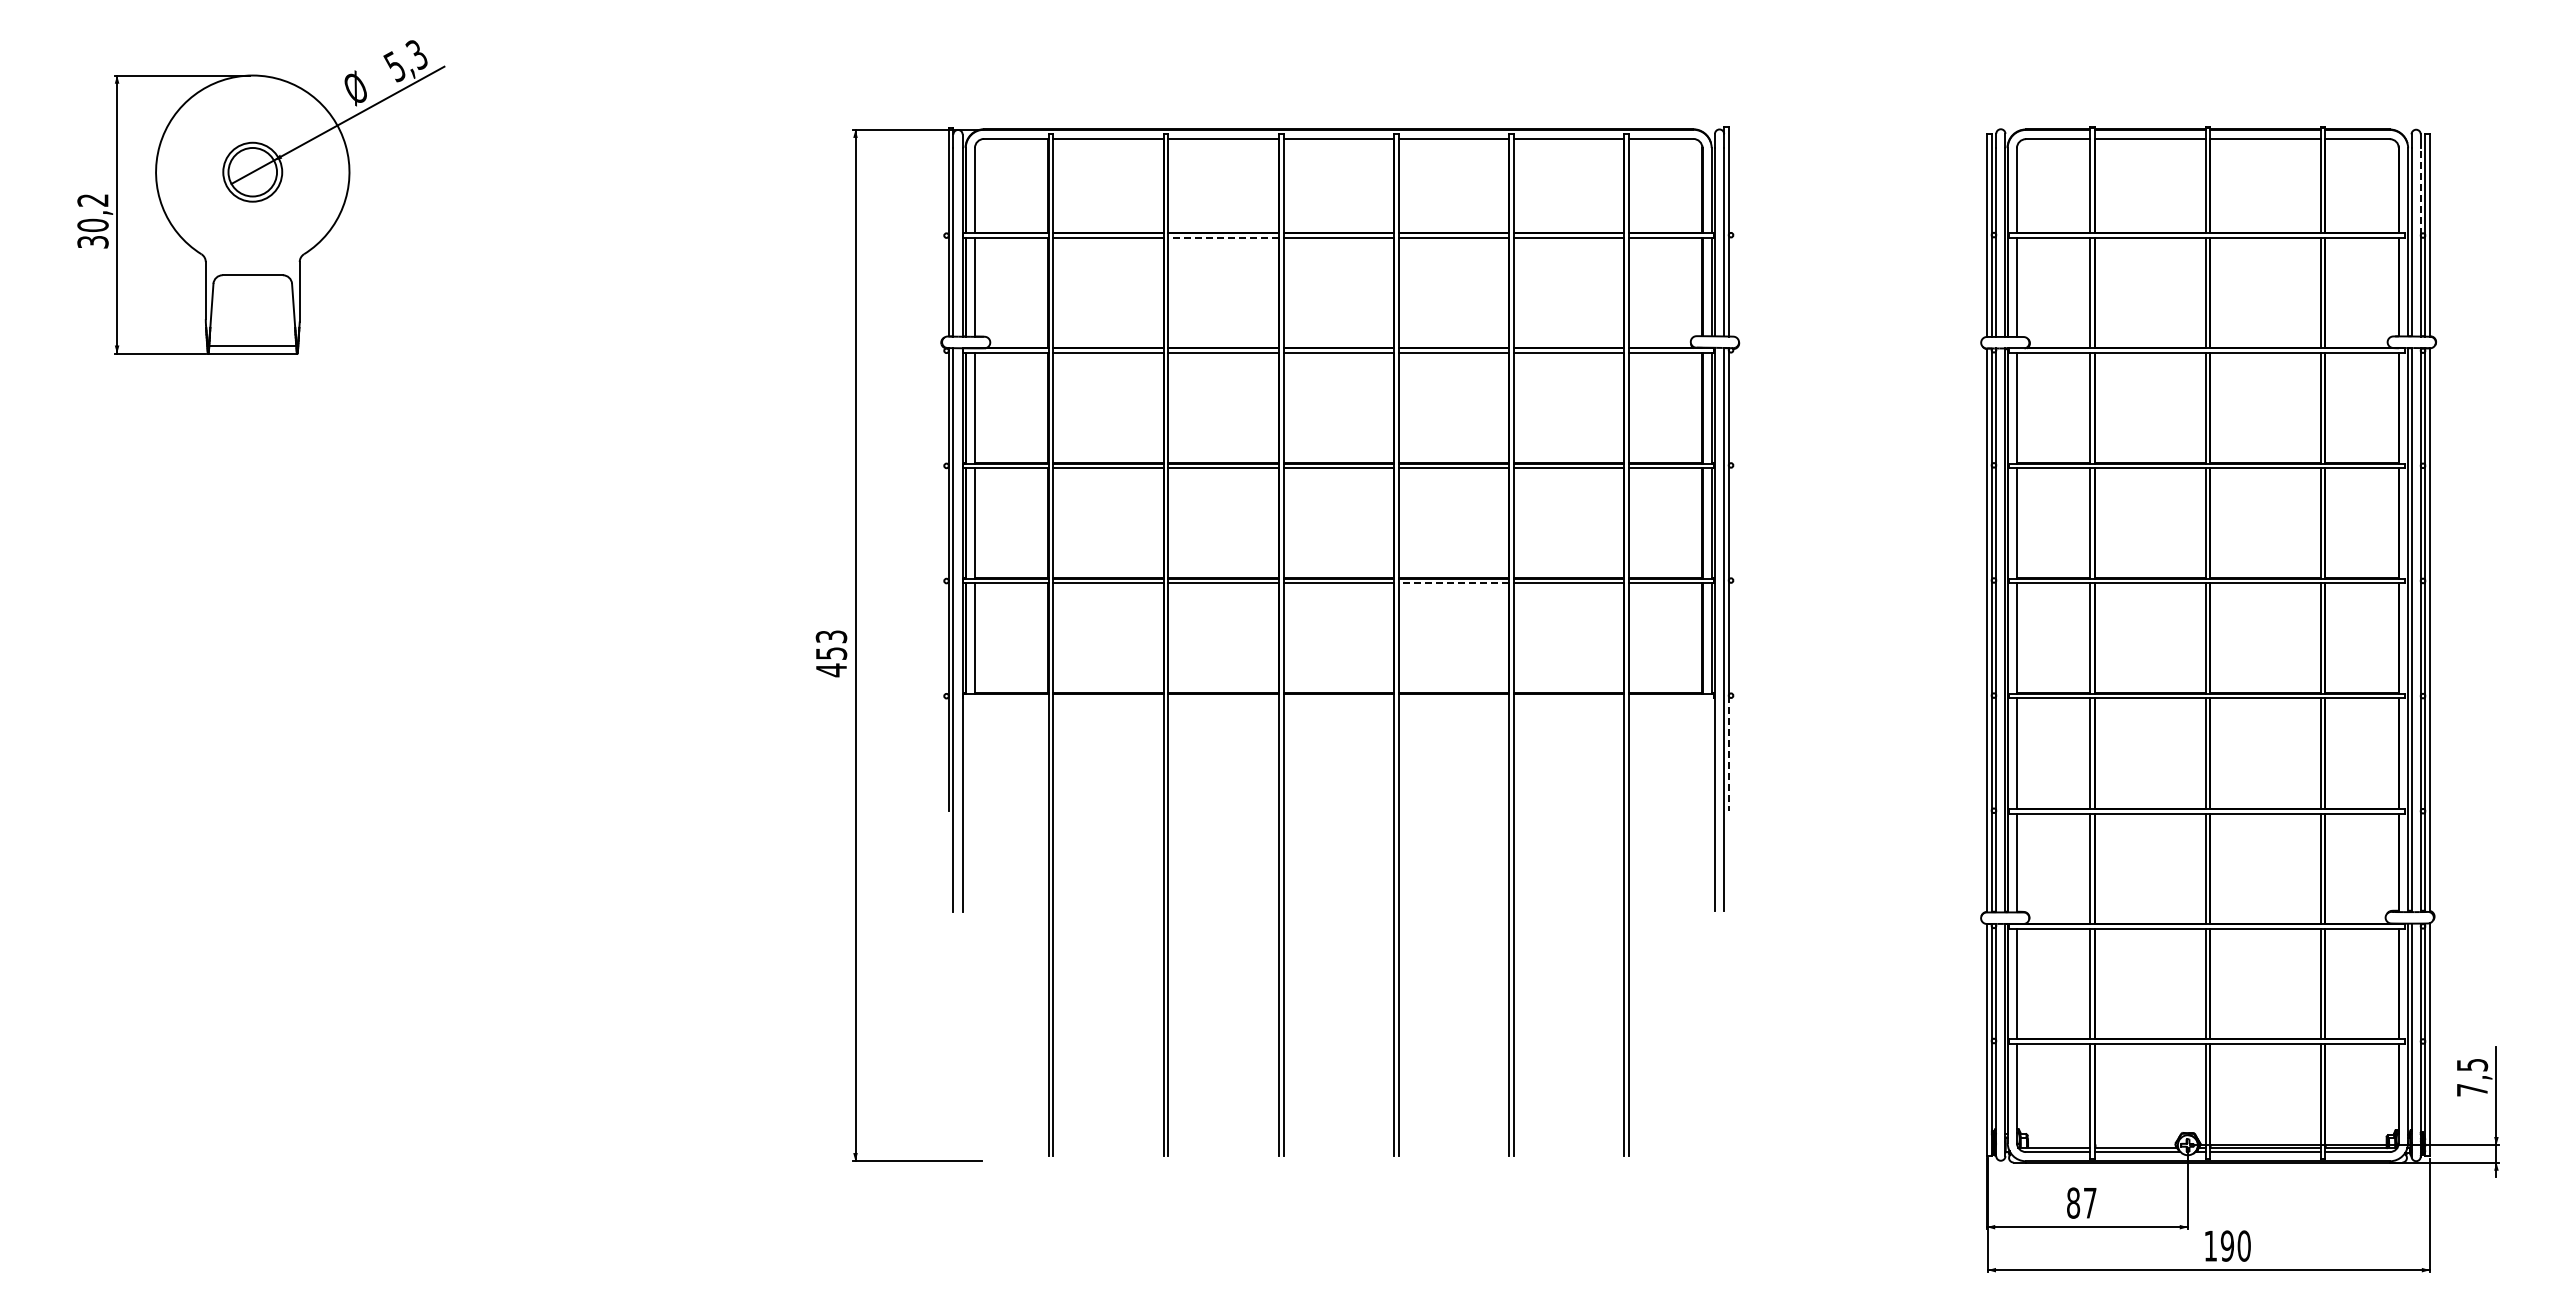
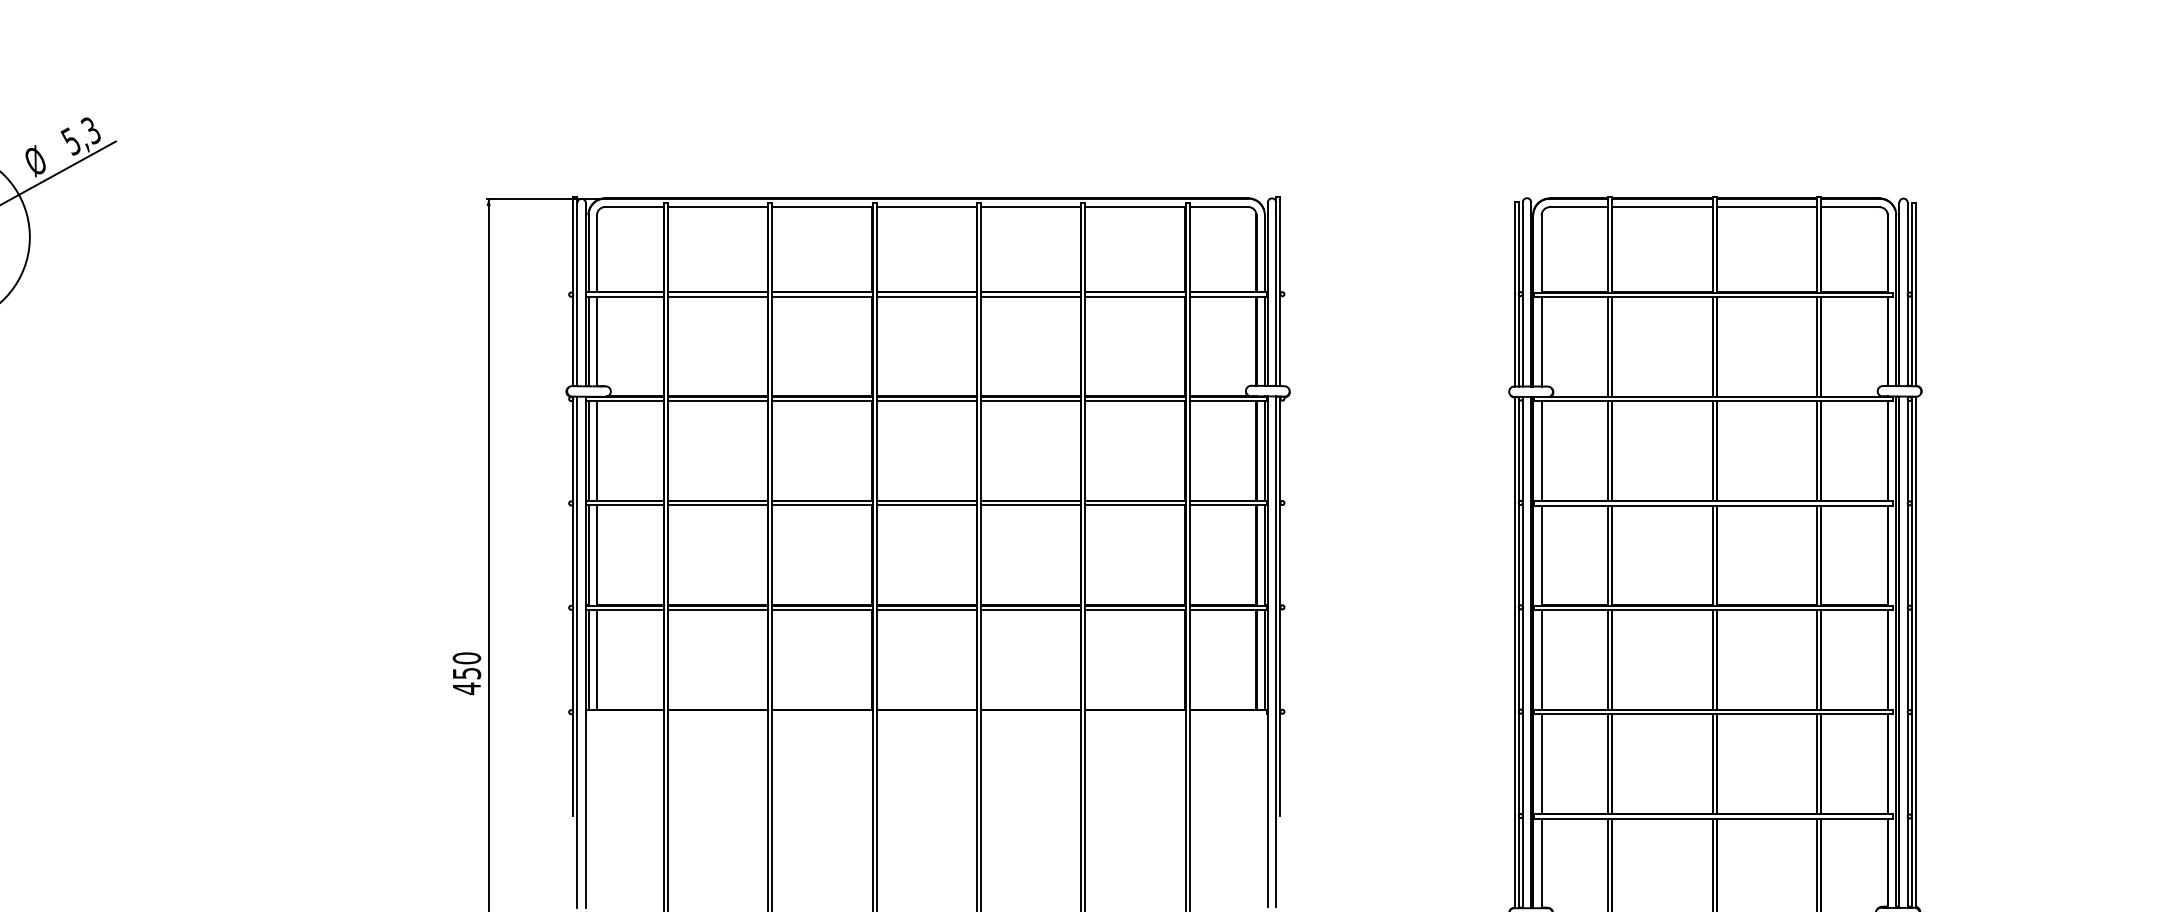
line: (2420, 191) -> (1907, 254), dashed -> solid
line: (1223, 237) -> (822, 296), dashed -> solid
line: (1453, 583) -> (1030, 610), dashed -> solid
text: (831, 636) -> (466, 658), 453 -> 450
line: (1728, 753) -> (1280, 764), dashed -> solid

